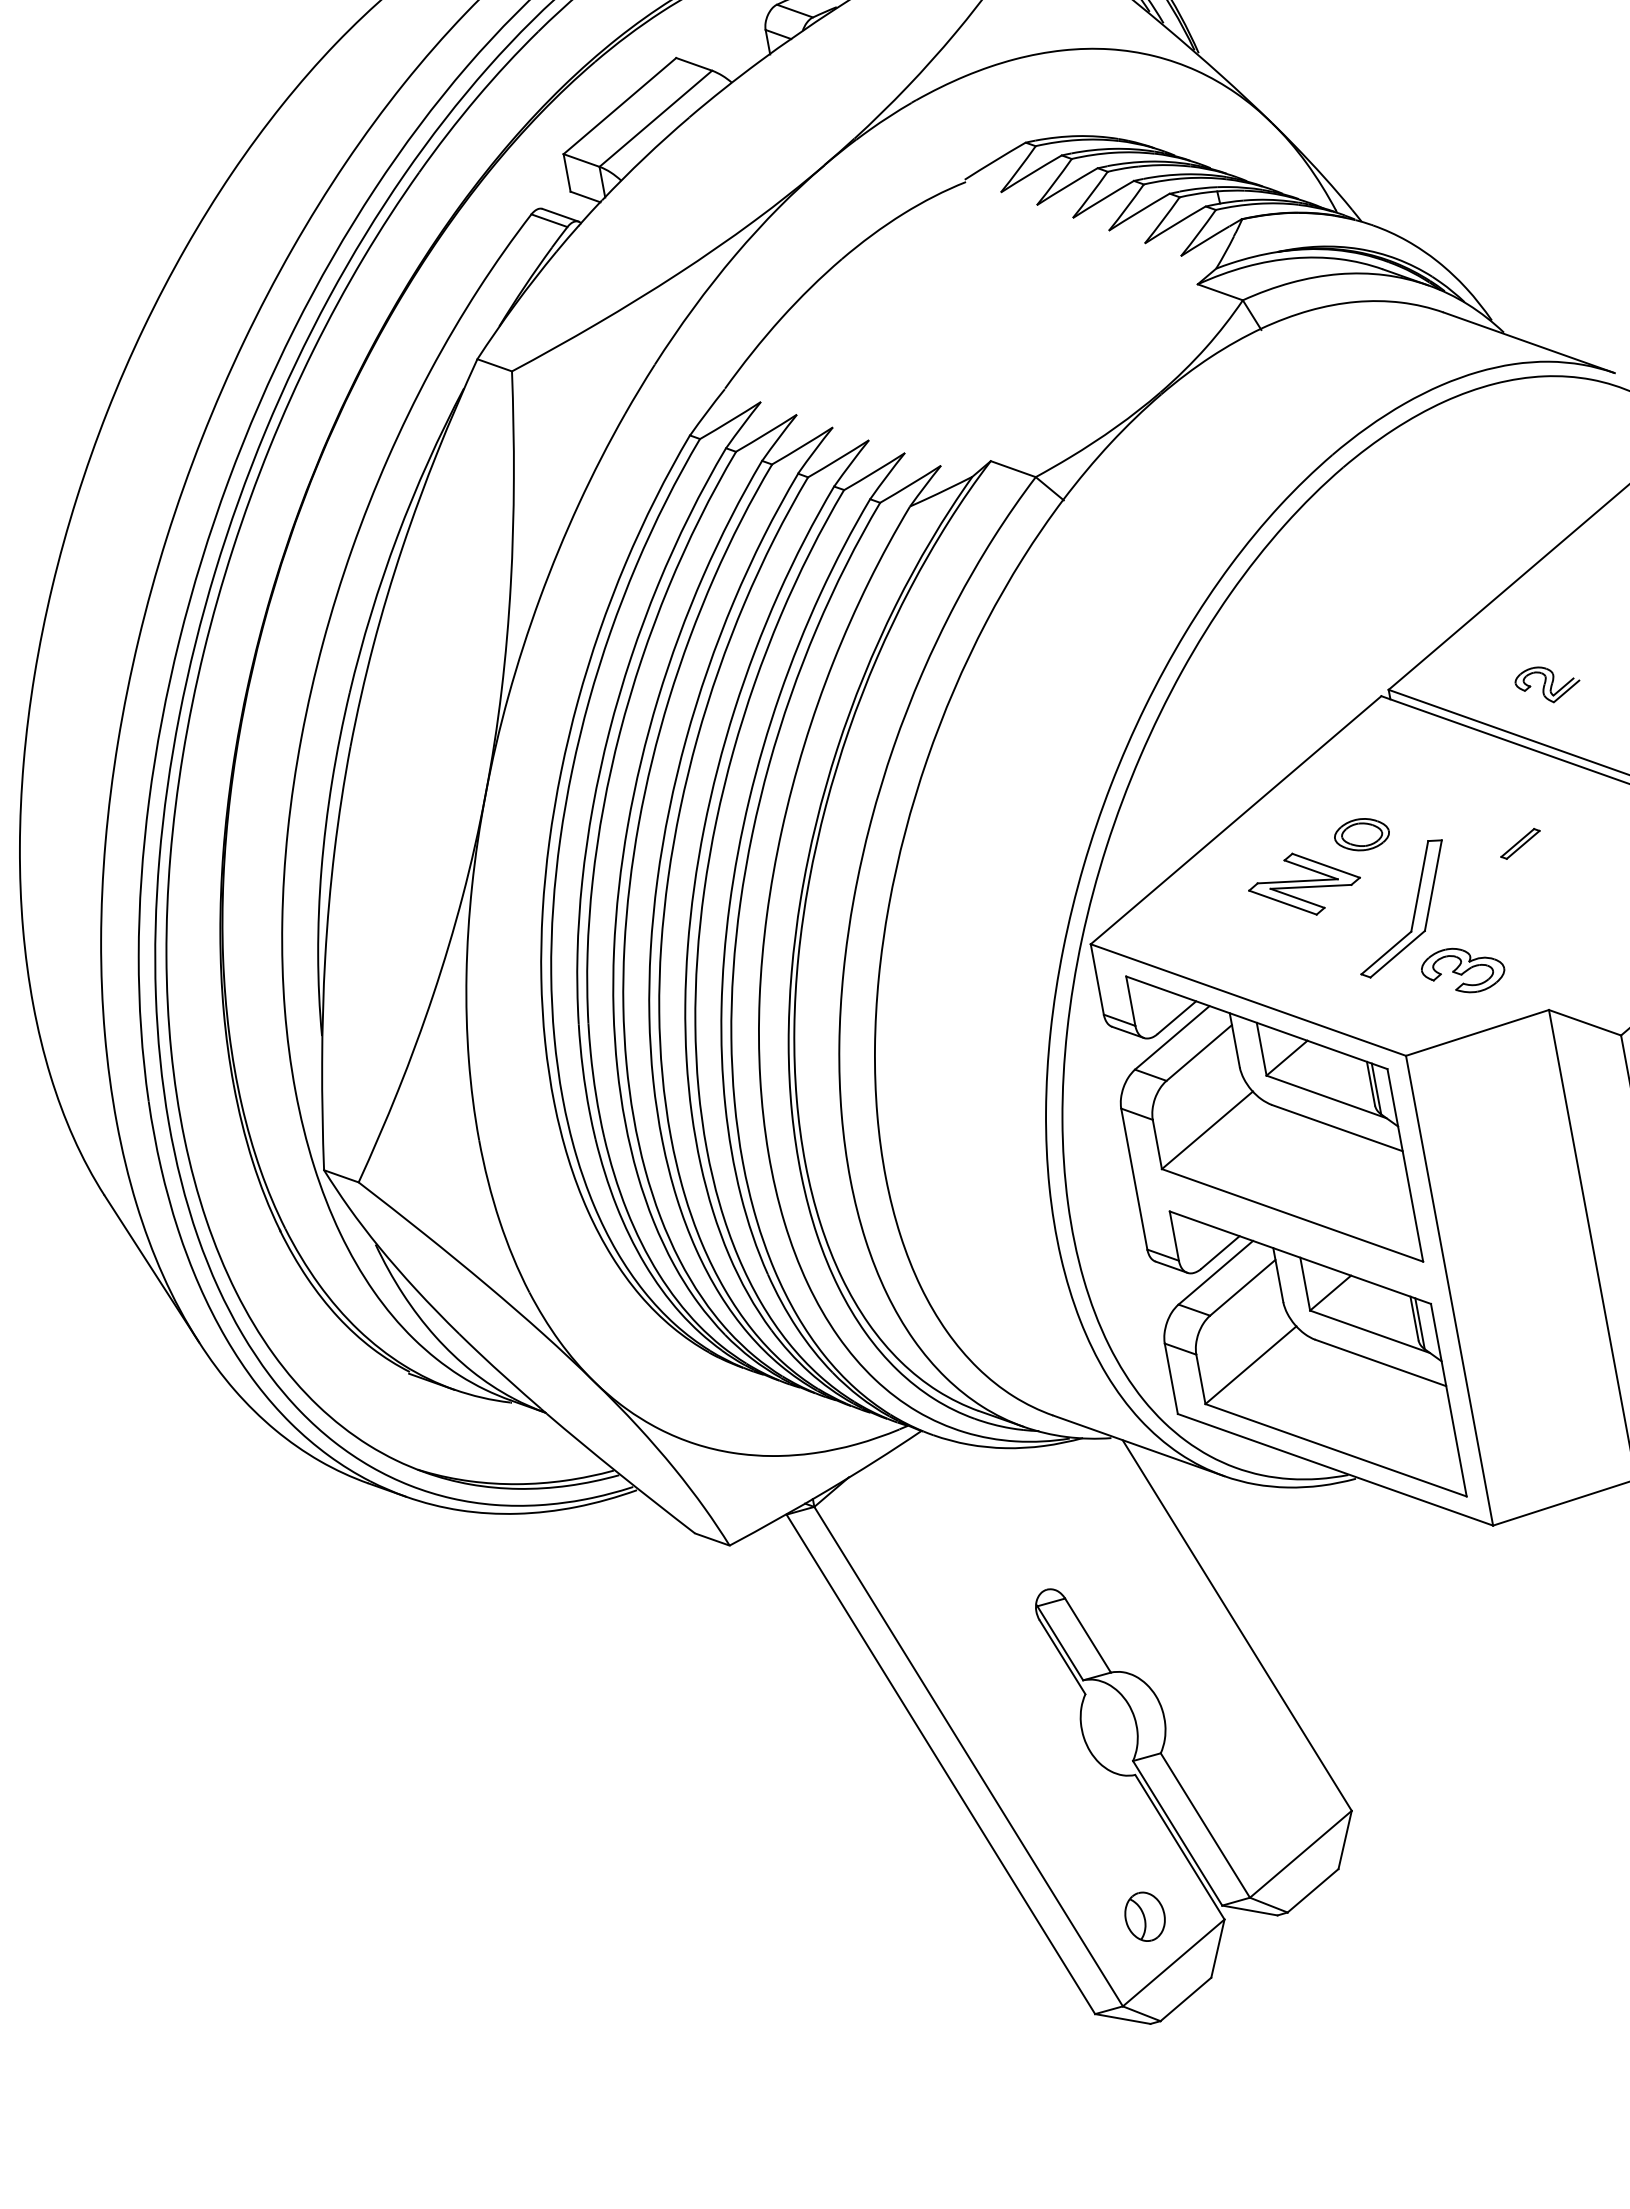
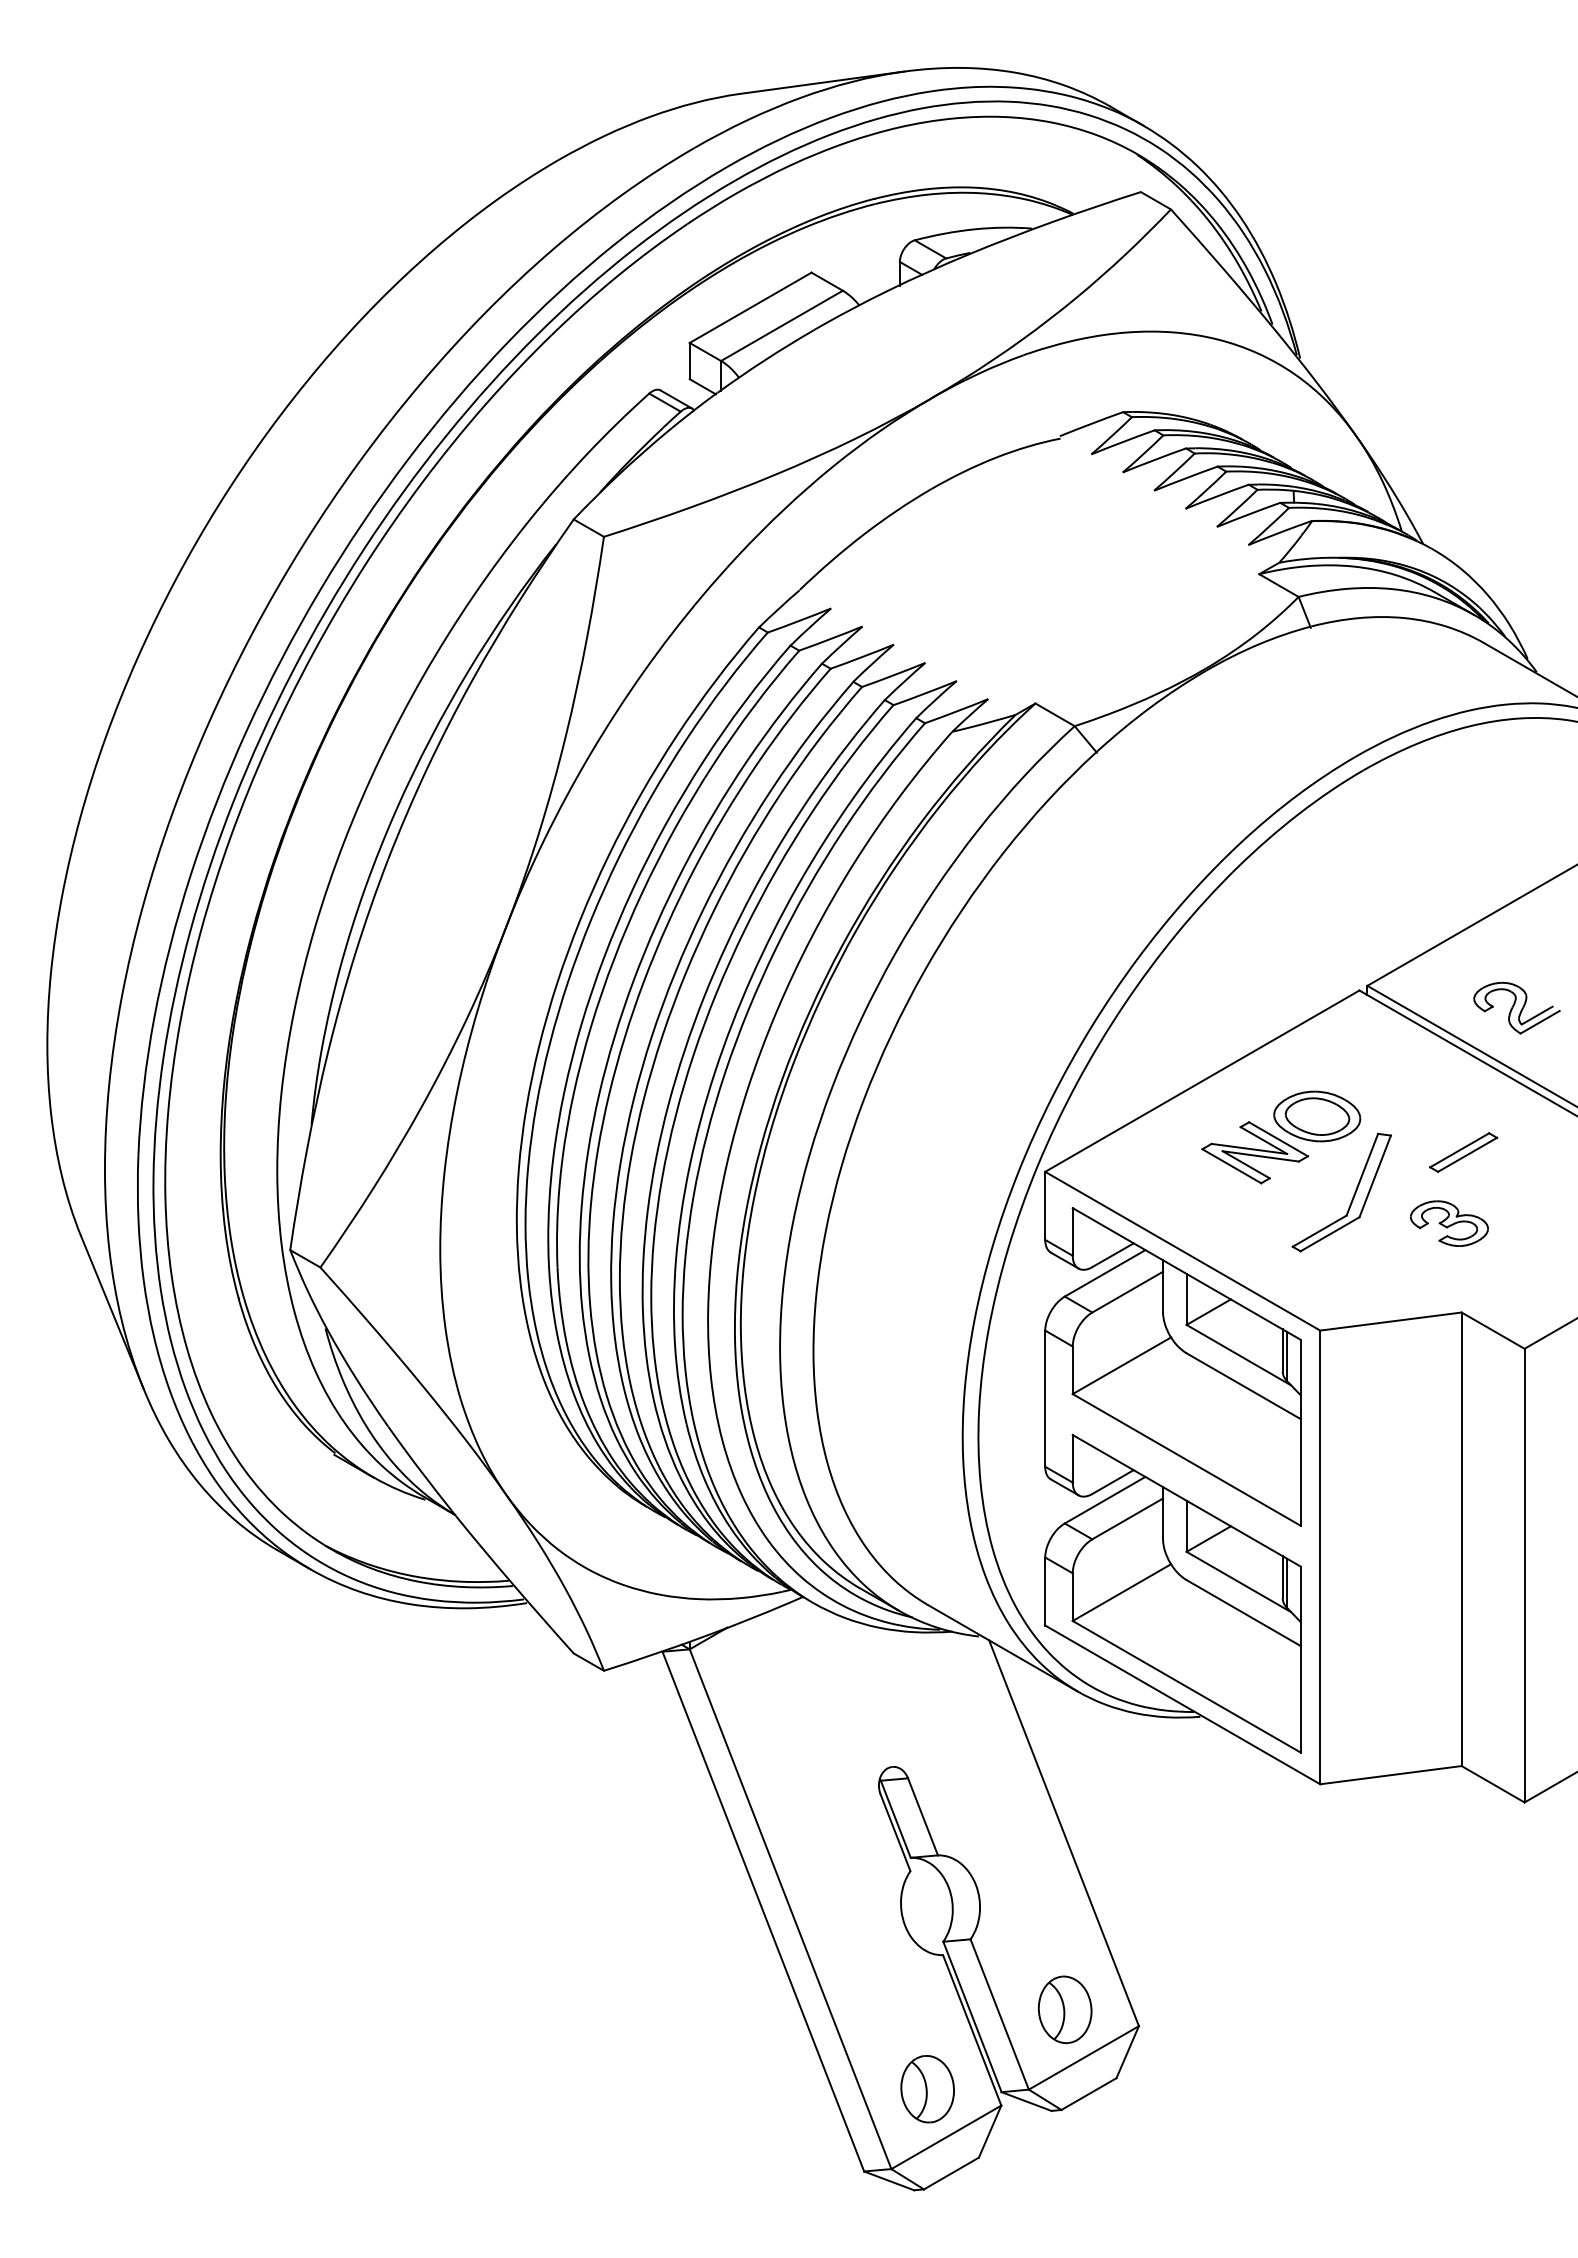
part: (1547, 684) -> (1516, 1008), size x1.43
part: (1362, 834) -> (1317, 1116), size x1.67
part: (1520, 843) -> (1463, 1152), size x1.67
part: (1463, 970) -> (1449, 1223), moved
part: (1271, 1807) -> (1064, 2009), added
part: (1144, 1917) -> (927, 2089), size x1.43

